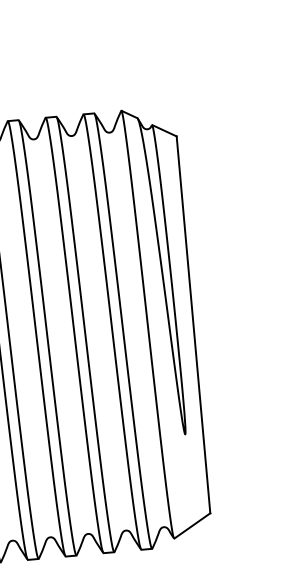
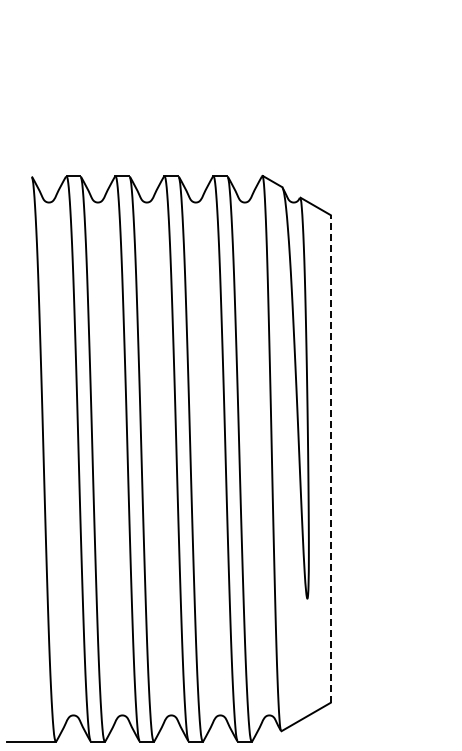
line: (193, 324) -> (330, 458), solid -> dashed

